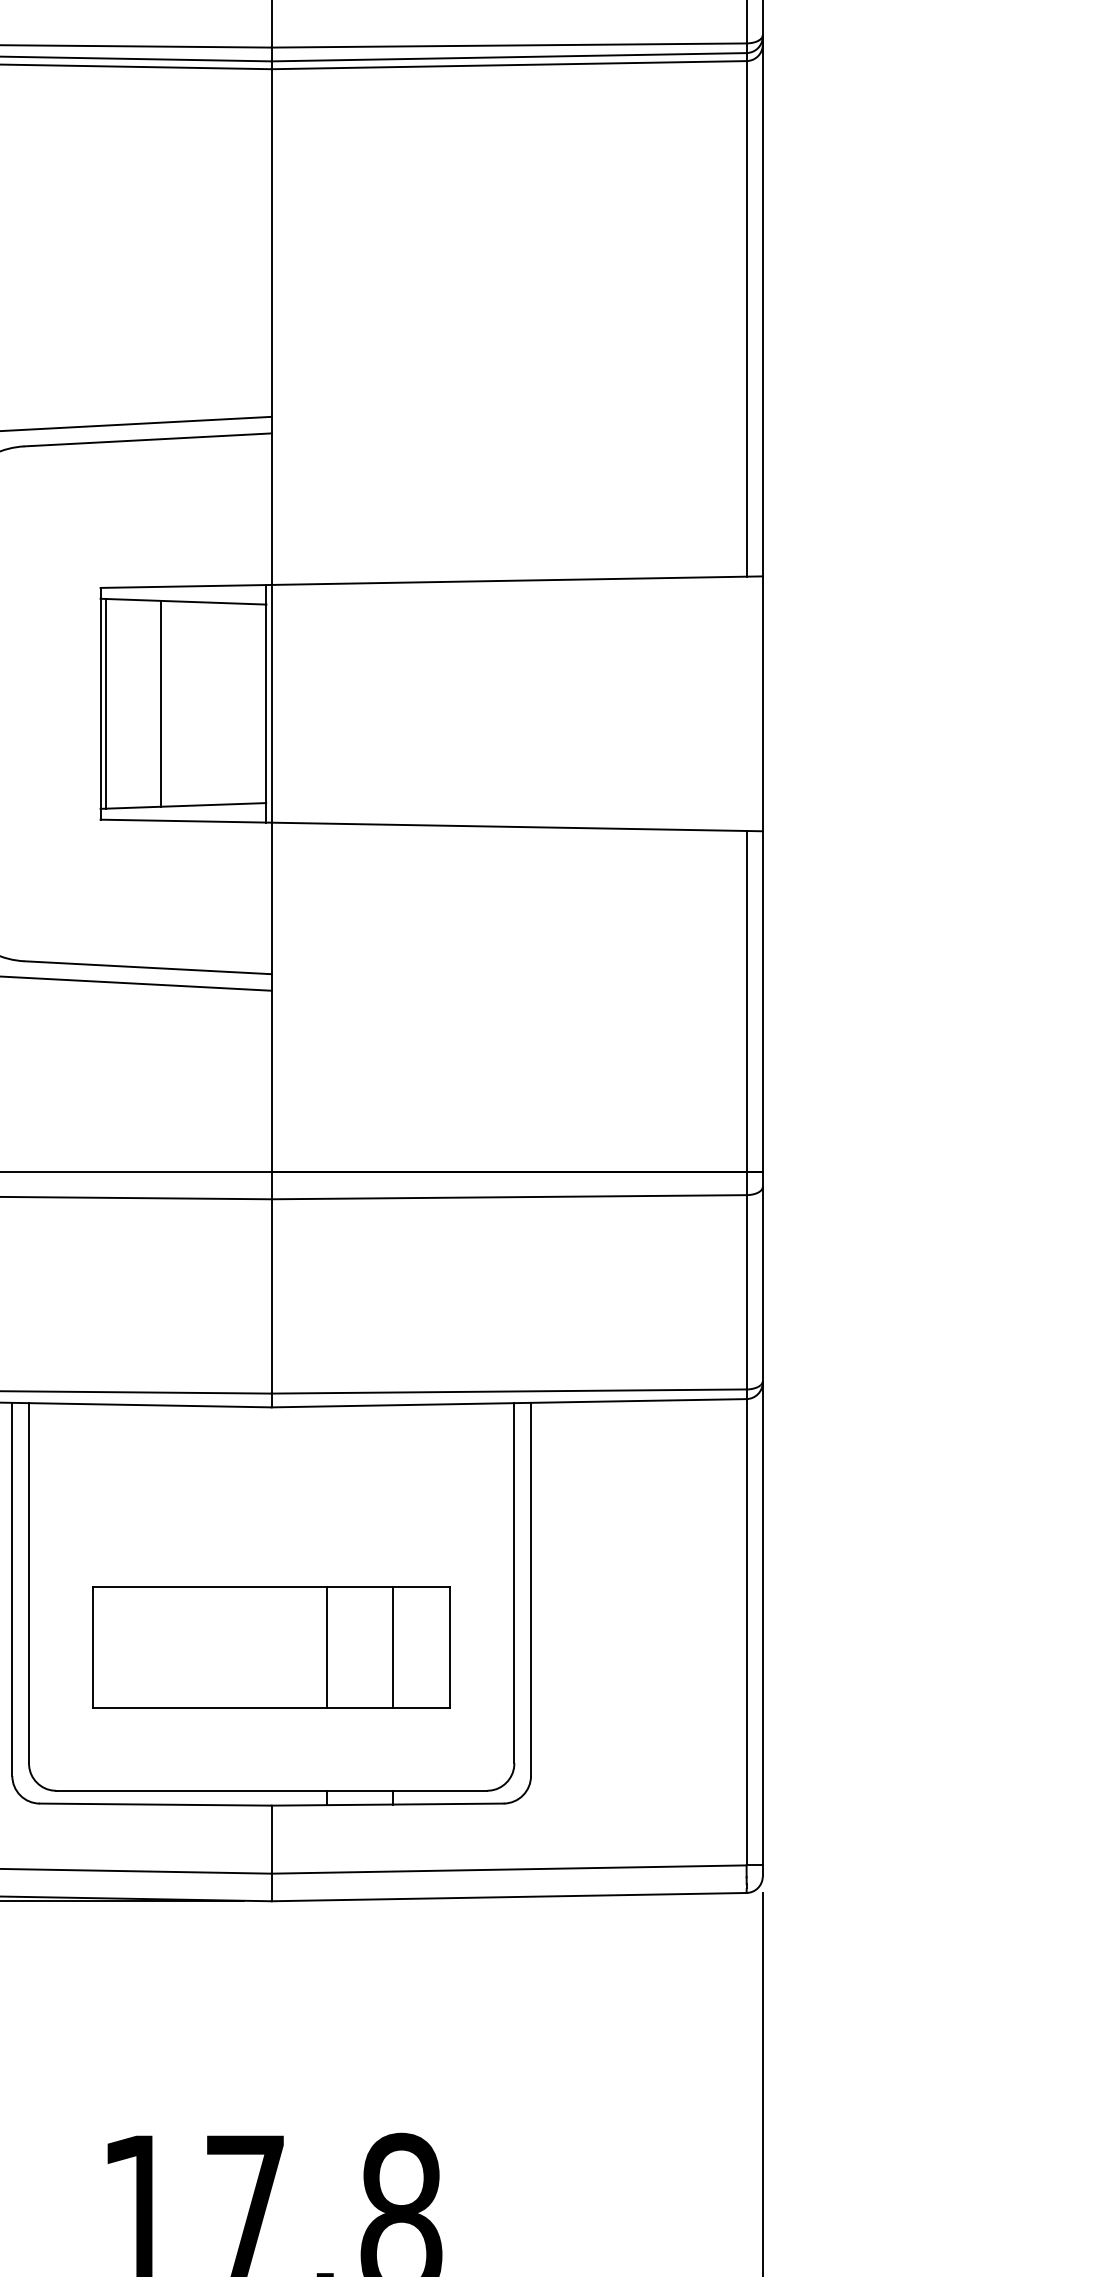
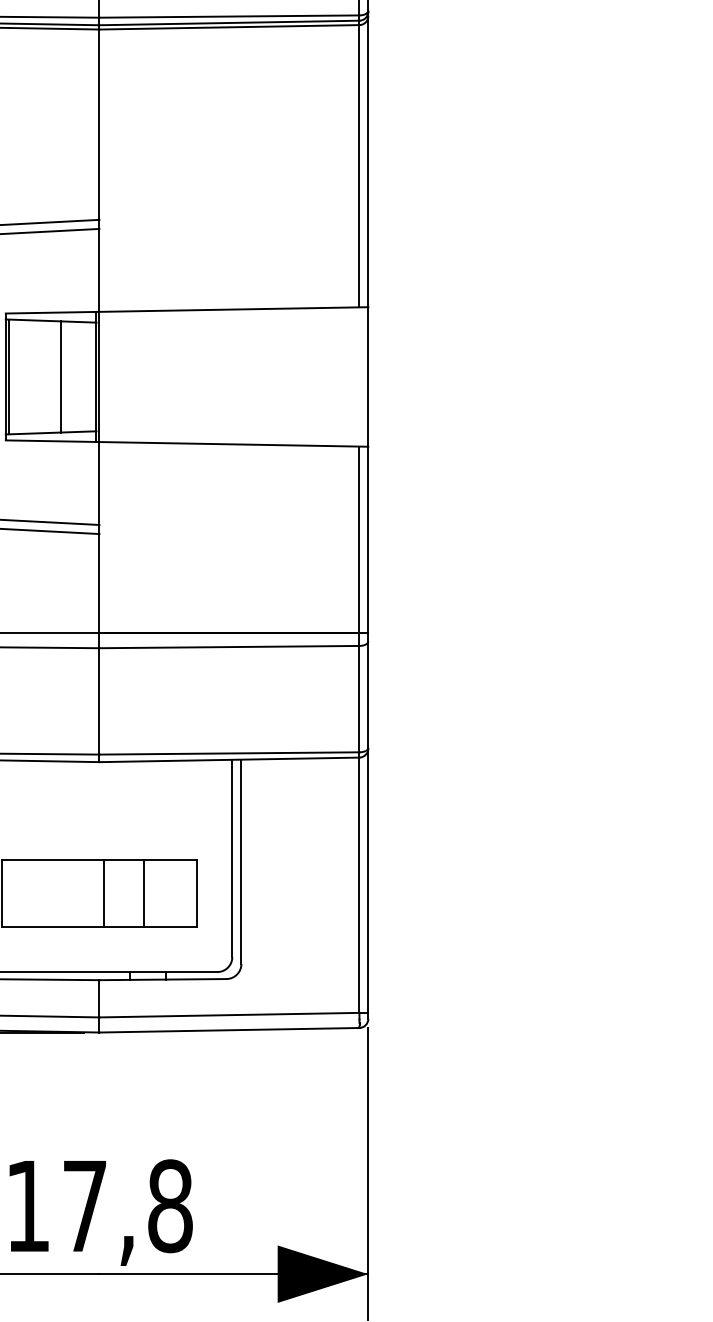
line: (162, 702) -> (61, 376), moved
line: (326, 1647) -> (103, 893), moved
line: (392, 1647) -> (143, 893), moved

